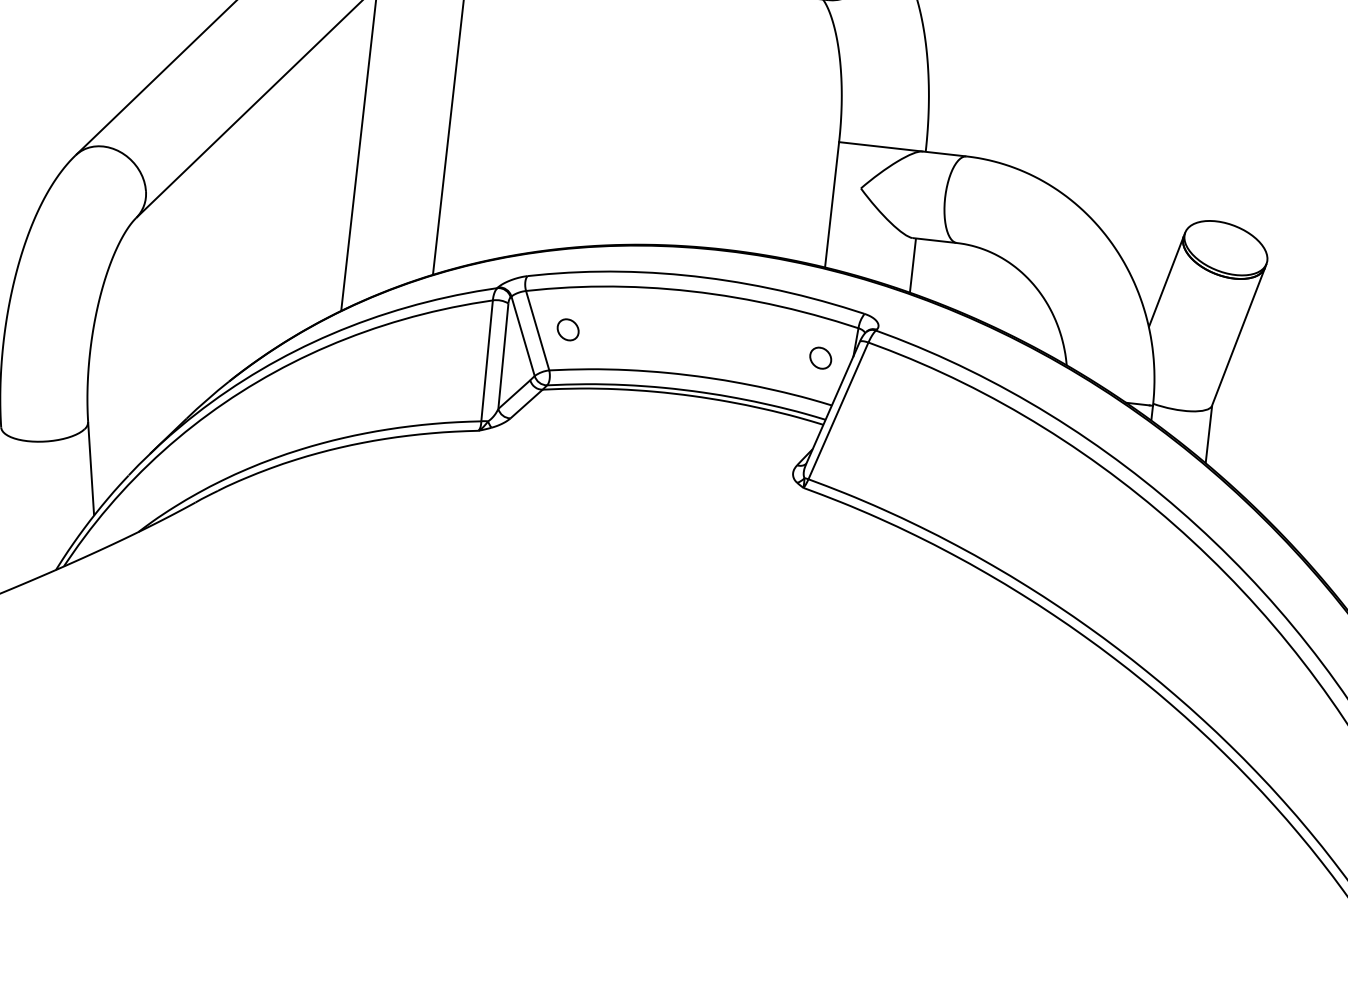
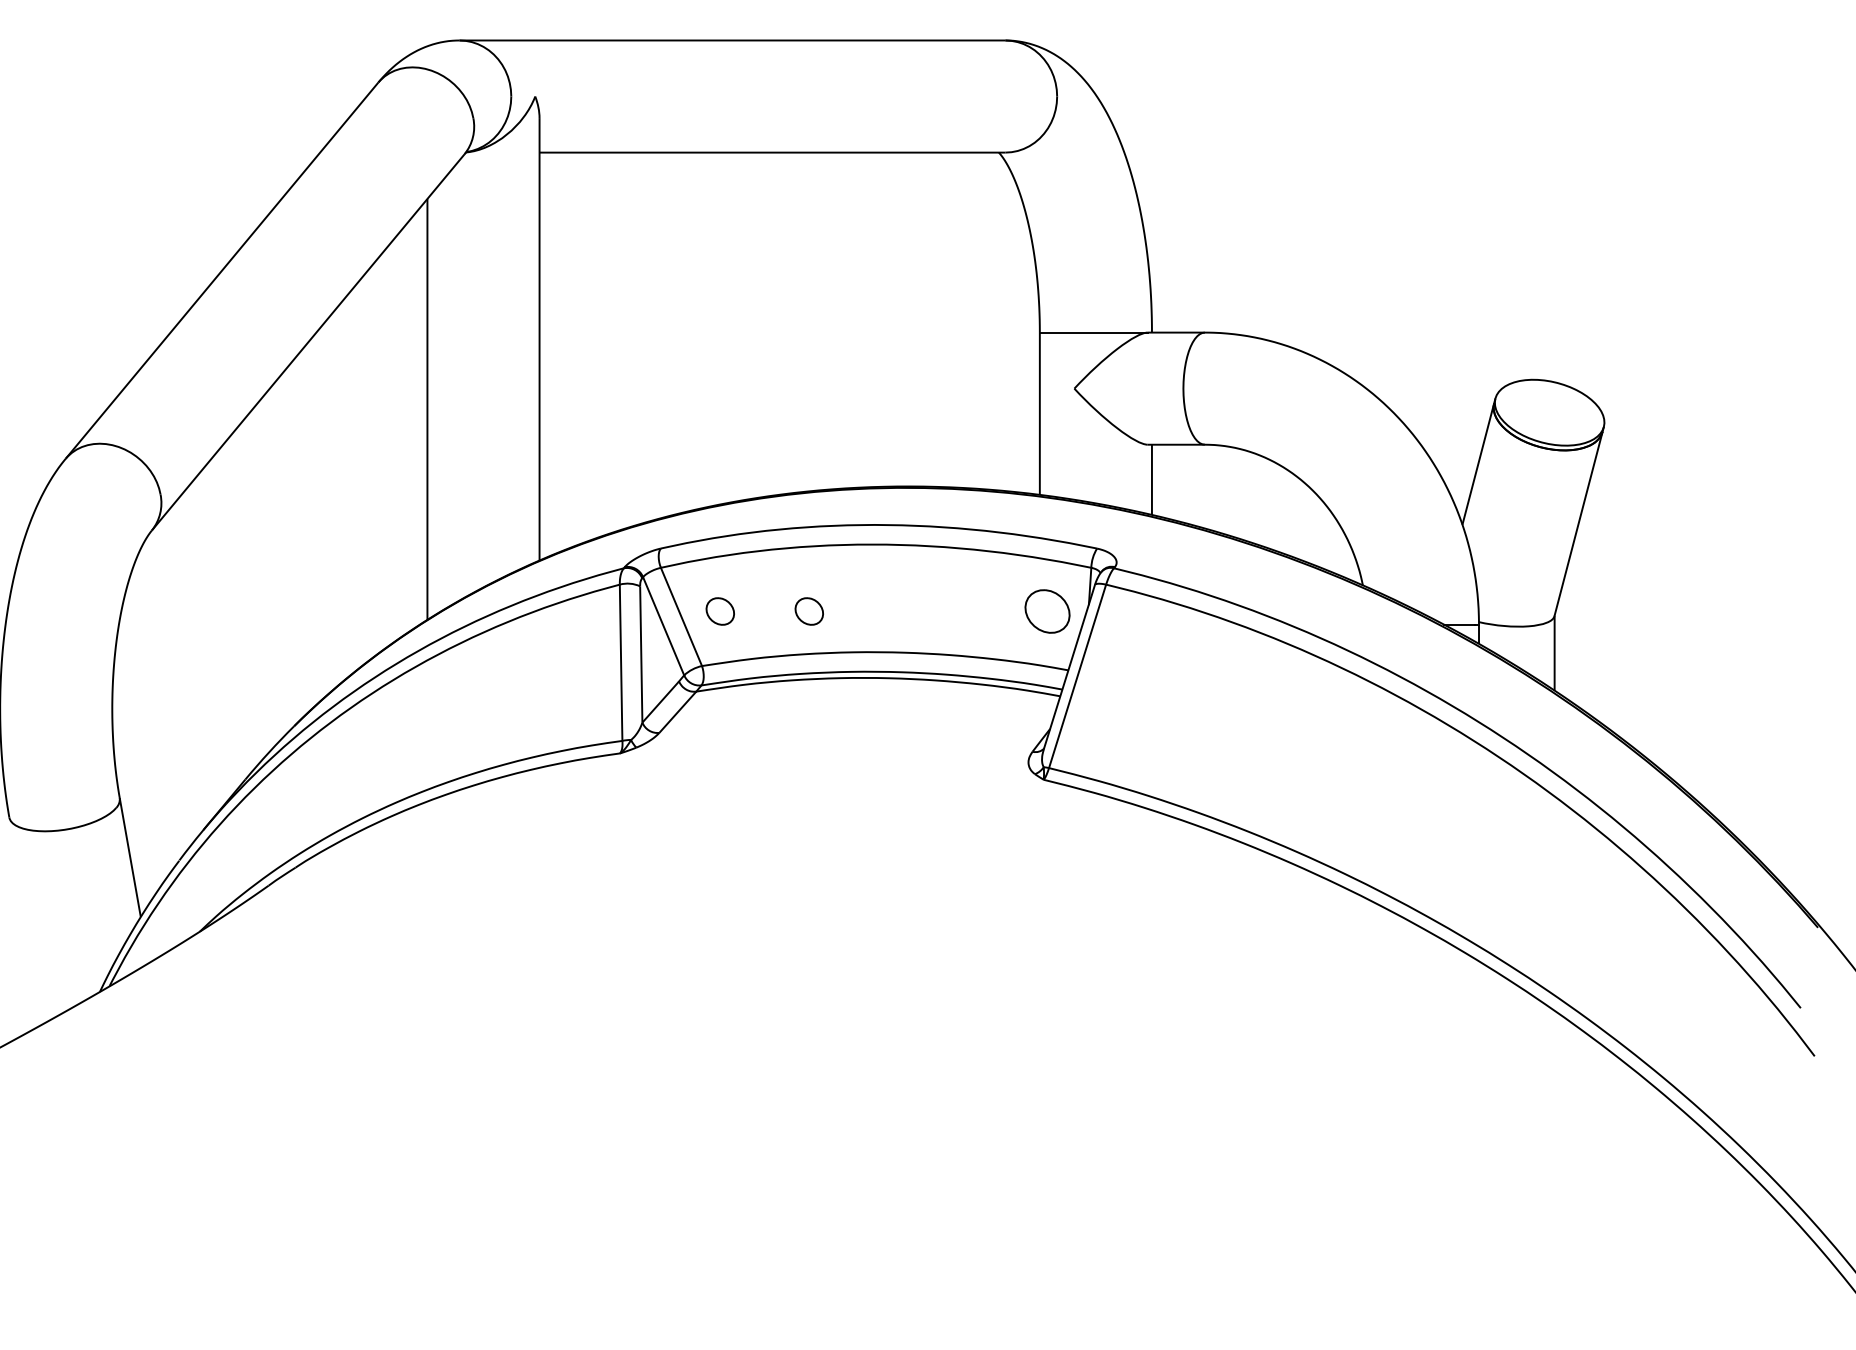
part: (636, 337) -> (808, 611), added
part: (820, 358) -> (1046, 611), size x1.6

